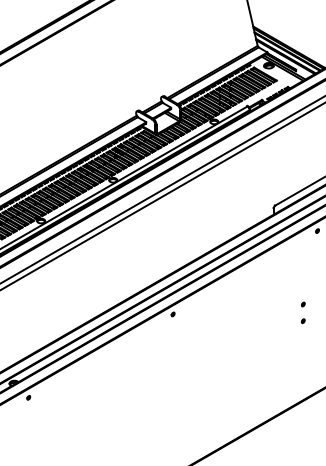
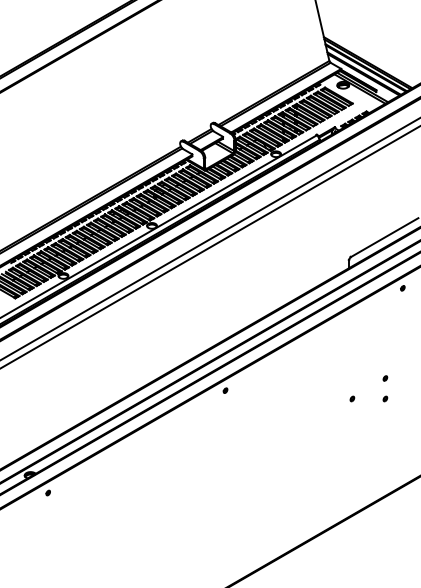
part: (276, 320) -> (352, 398), added

